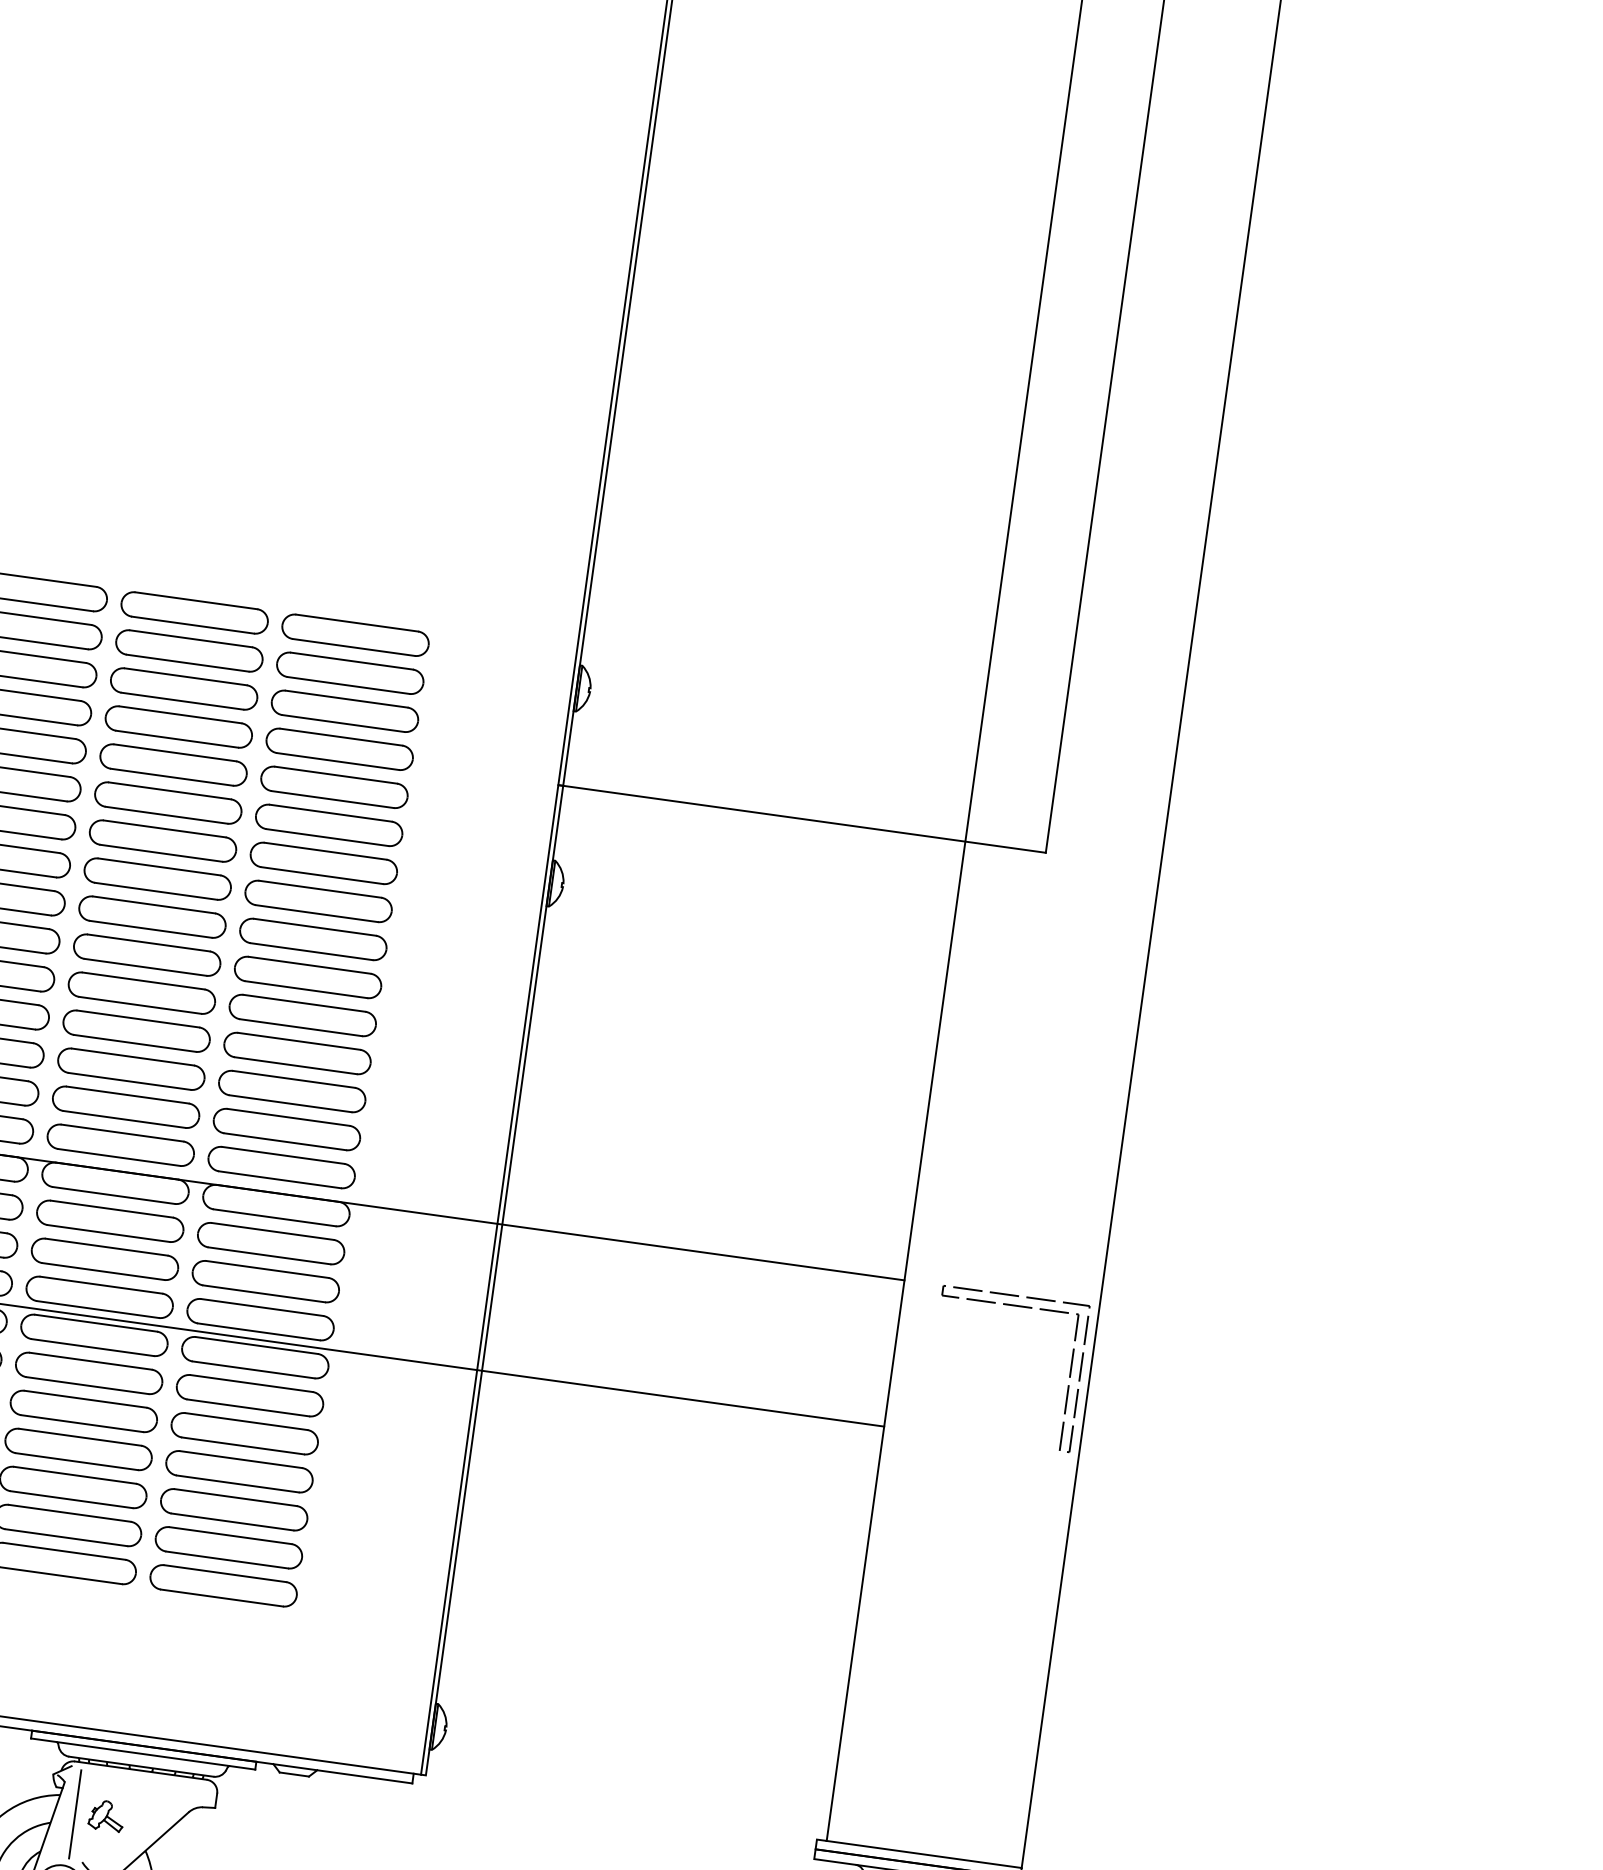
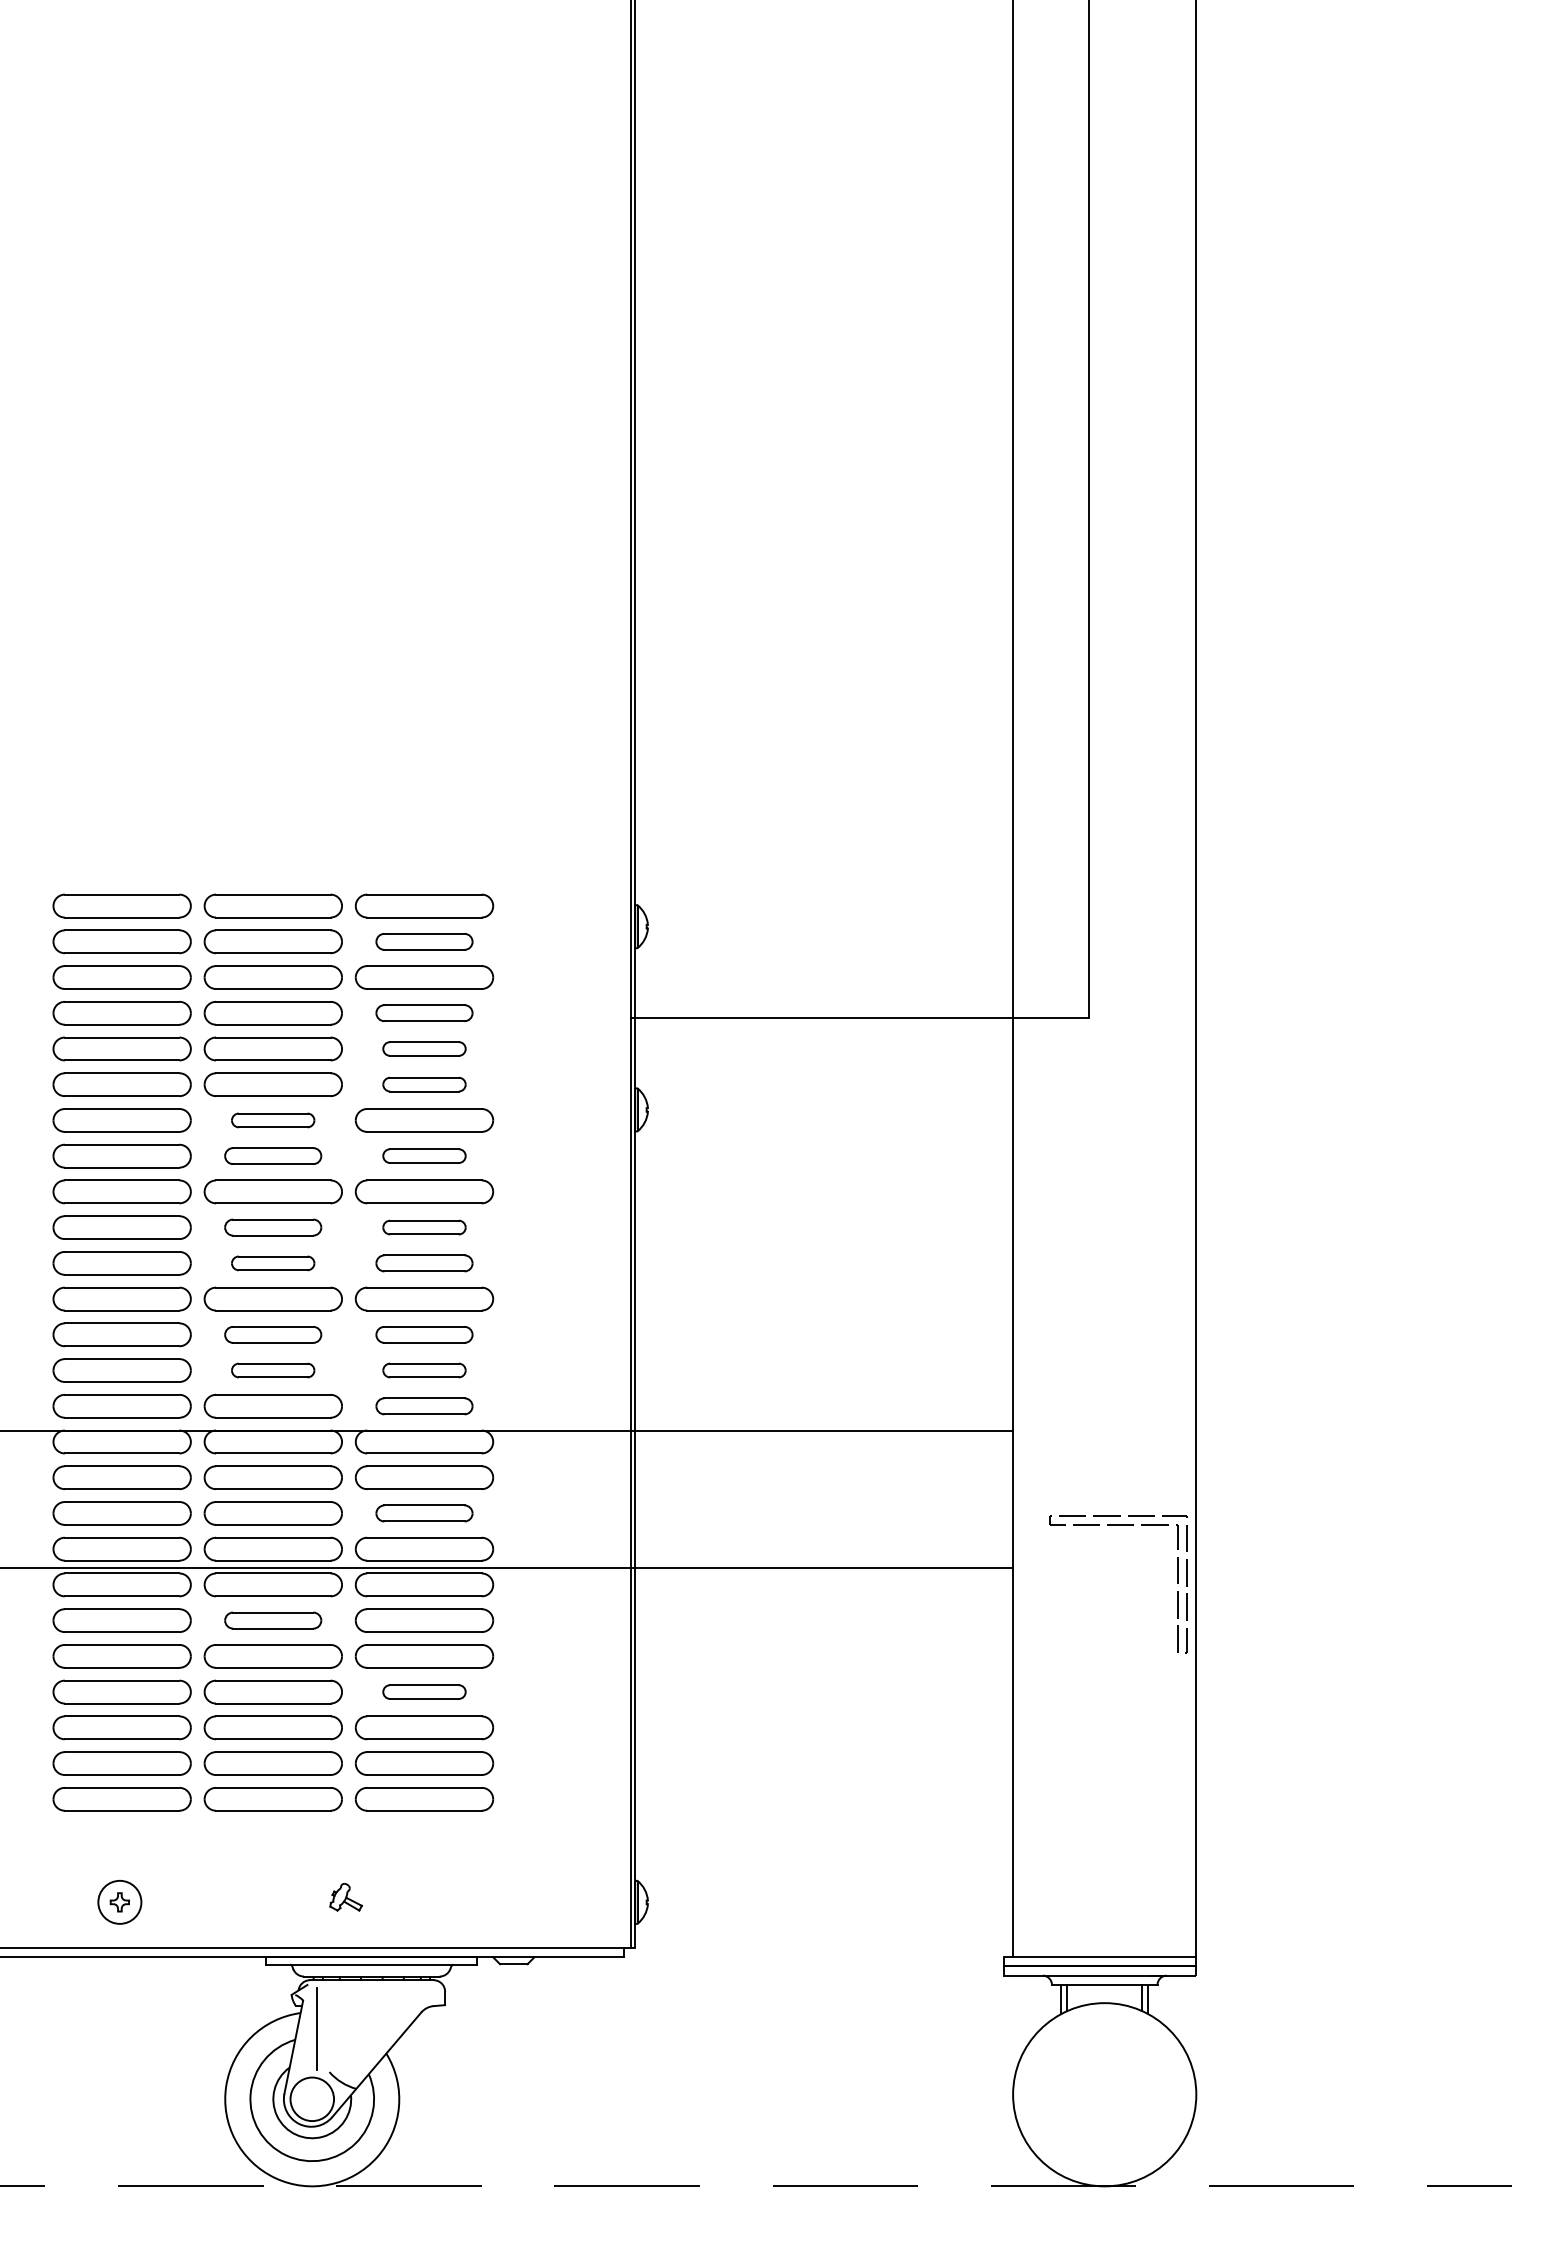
part: (350, 672) -> (424, 941), size x0.7
part: (339, 748) -> (424, 1012), size x0.7
part: (334, 786) -> (424, 1048), size x0.6
part: (329, 825) -> (424, 1084), size x0.6
part: (162, 841) -> (272, 1120), size x0.6
part: (156, 878) -> (272, 1155), size x0.7
part: (318, 900) -> (424, 1155), size x0.6
part: (146, 954) -> (272, 1227), size x0.7
part: (308, 977) -> (424, 1227), size x0.6
part: (141, 993) -> (272, 1263), size x0.6
part: (302, 1015) -> (424, 1263), size x0.7
part: (130, 1068) -> (272, 1334), size x0.7
part: (292, 1091) -> (424, 1334), size x0.7
part: (125, 1107) -> (272, 1370), size x0.6
part: (286, 1129) -> (424, 1370), size x0.6
part: (281, 1167) -> (424, 1406), size x0.7
part: (265, 1281) -> (424, 1513), size x0.7
part: (1015, 1306) -> (1118, 1525), moved
part: (88, 1373) -> (272, 1620), size x0.7
part: (239, 1471) -> (424, 1691), size x0.6
part: (106, 1815) -> (345, 1897), moved

